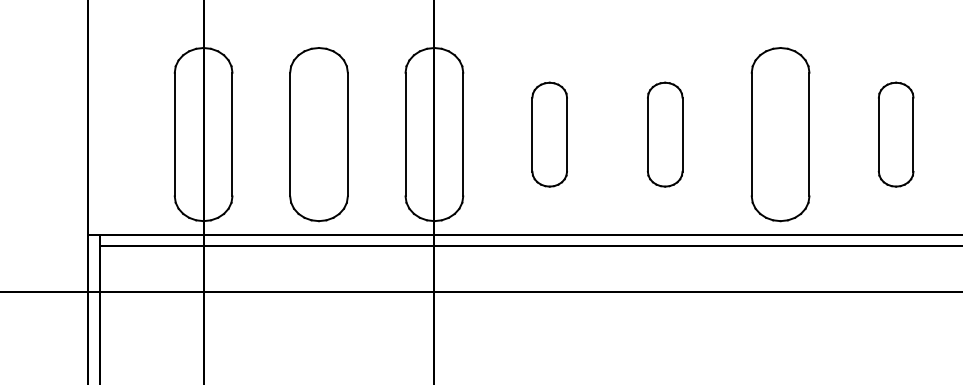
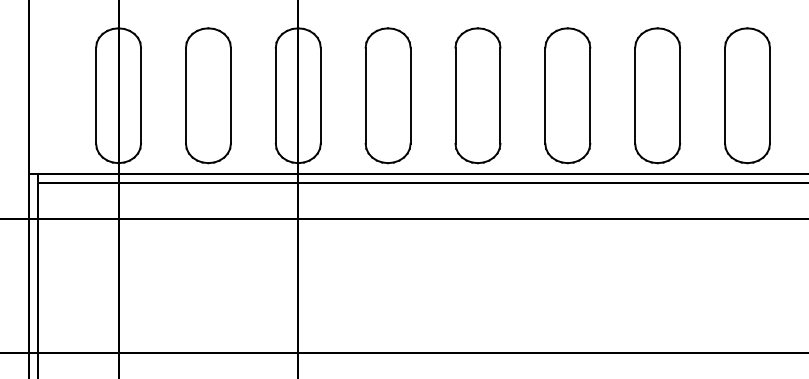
part: (548, 134) -> (387, 95), size x1.67
part: (664, 134) -> (477, 95), size x1.67
part: (895, 134) -> (657, 95), size x1.67

